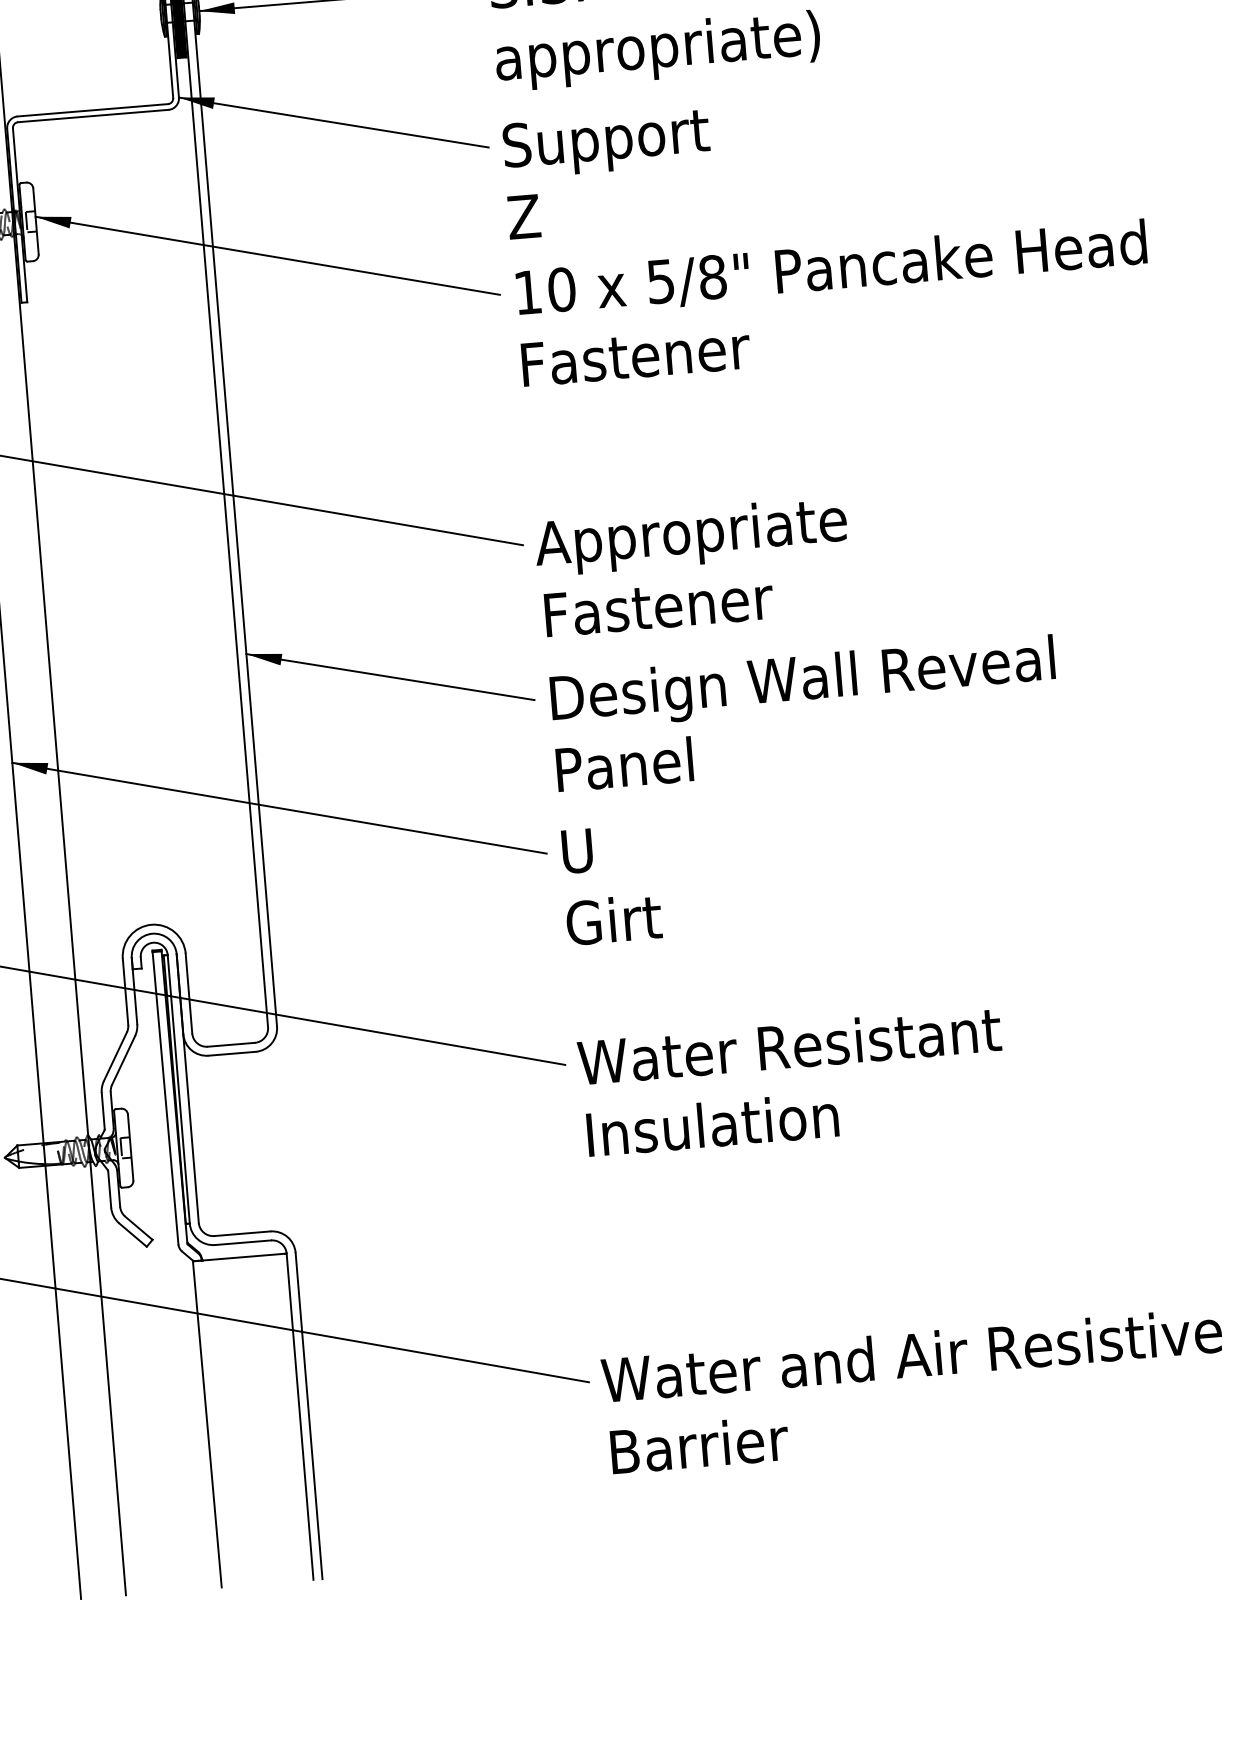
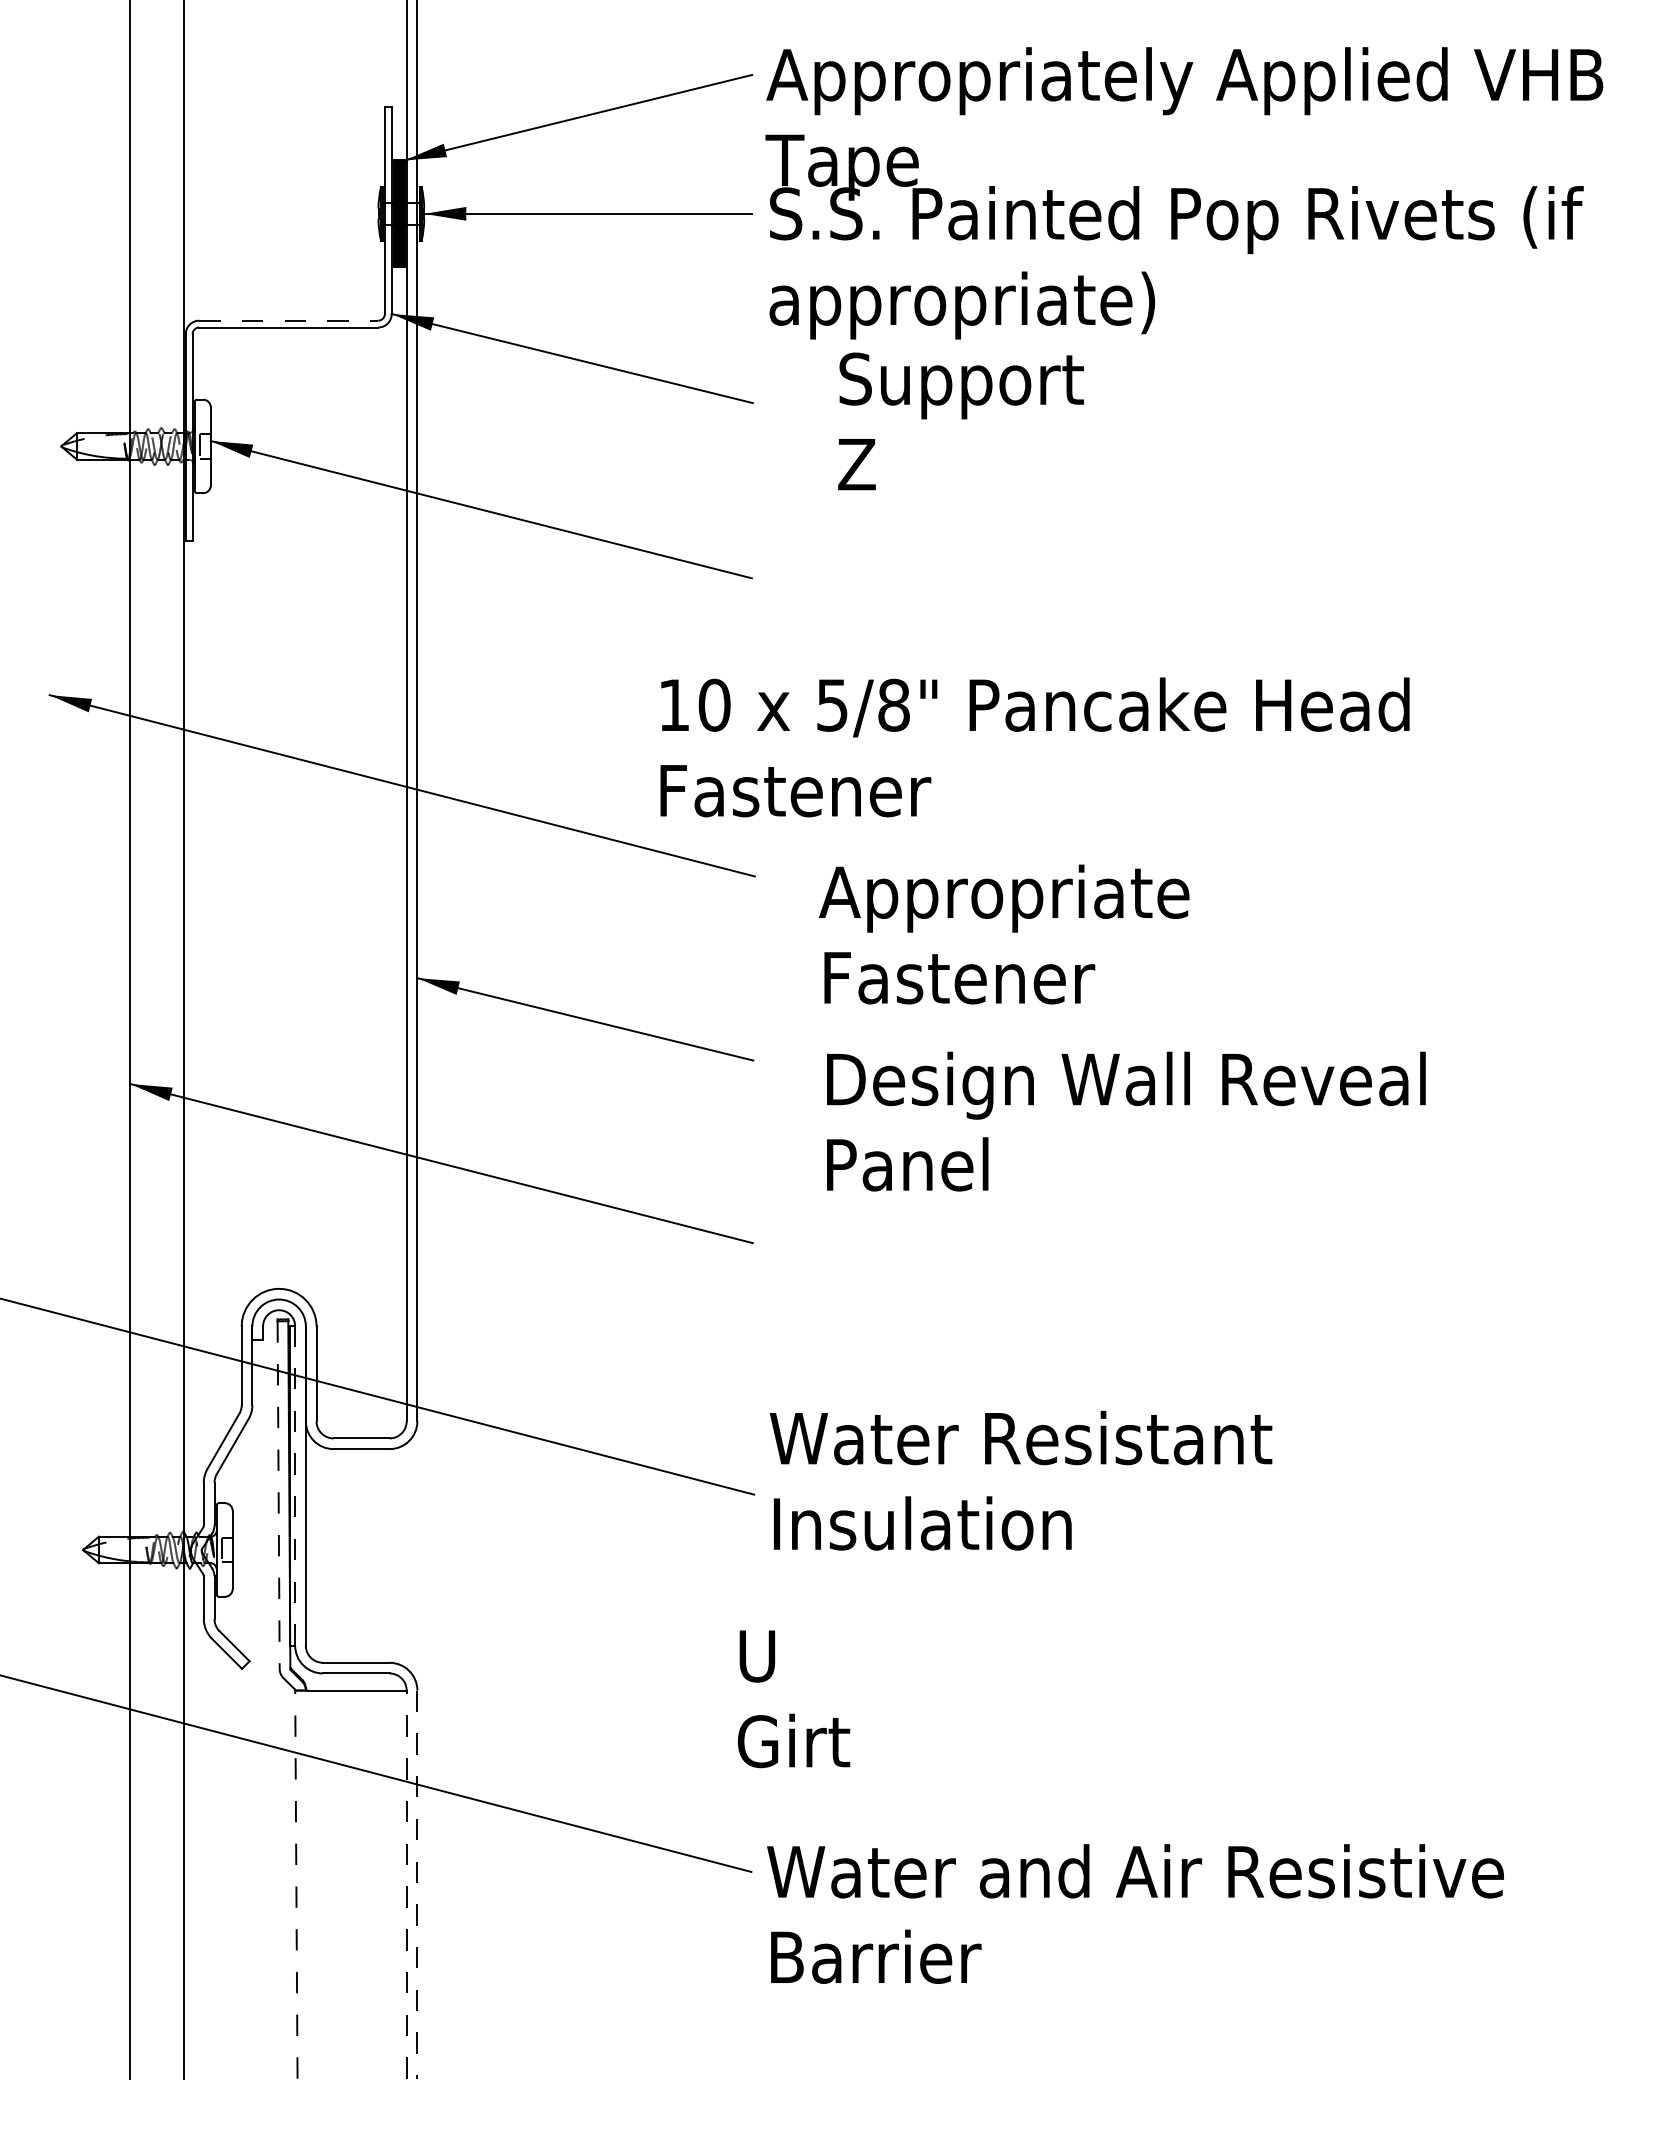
line: (93, 110) -> (289, 320), solid -> dashed
text: (608, 173) -> (960, 421), moved
text: (833, 303) -> (1034, 747), moved
text: (693, 566) -> (1004, 934), moved
text: (805, 713) -> (1126, 1121), moved
text: (610, 885) -> (793, 1699), moved
text: (791, 1081) -> (1020, 1480), moved
line: (179, 1088) -> (295, 1485), solid -> dashed
line: (165, 1098) -> (278, 1495), solid -> dashed
line: (299, 1416) -> (406, 1884), solid -> dashed
line: (309, 1416) -> (417, 1885), solid -> dashed
line: (207, 1424) -> (296, 1884), solid -> dashed

